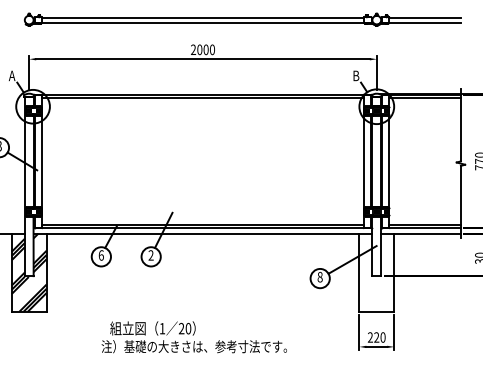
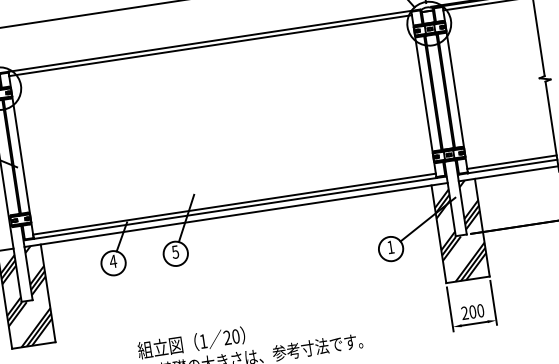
text: (101, 255) -> (113, 261), 6 -> 4
text: (150, 255) -> (174, 252), 2 -> 5
hatch: (376, 272) -> (460, 230), added
text: (319, 276) -> (389, 246), 8 -> 1
text: (376, 337) -> (472, 312), 220 -> 200

